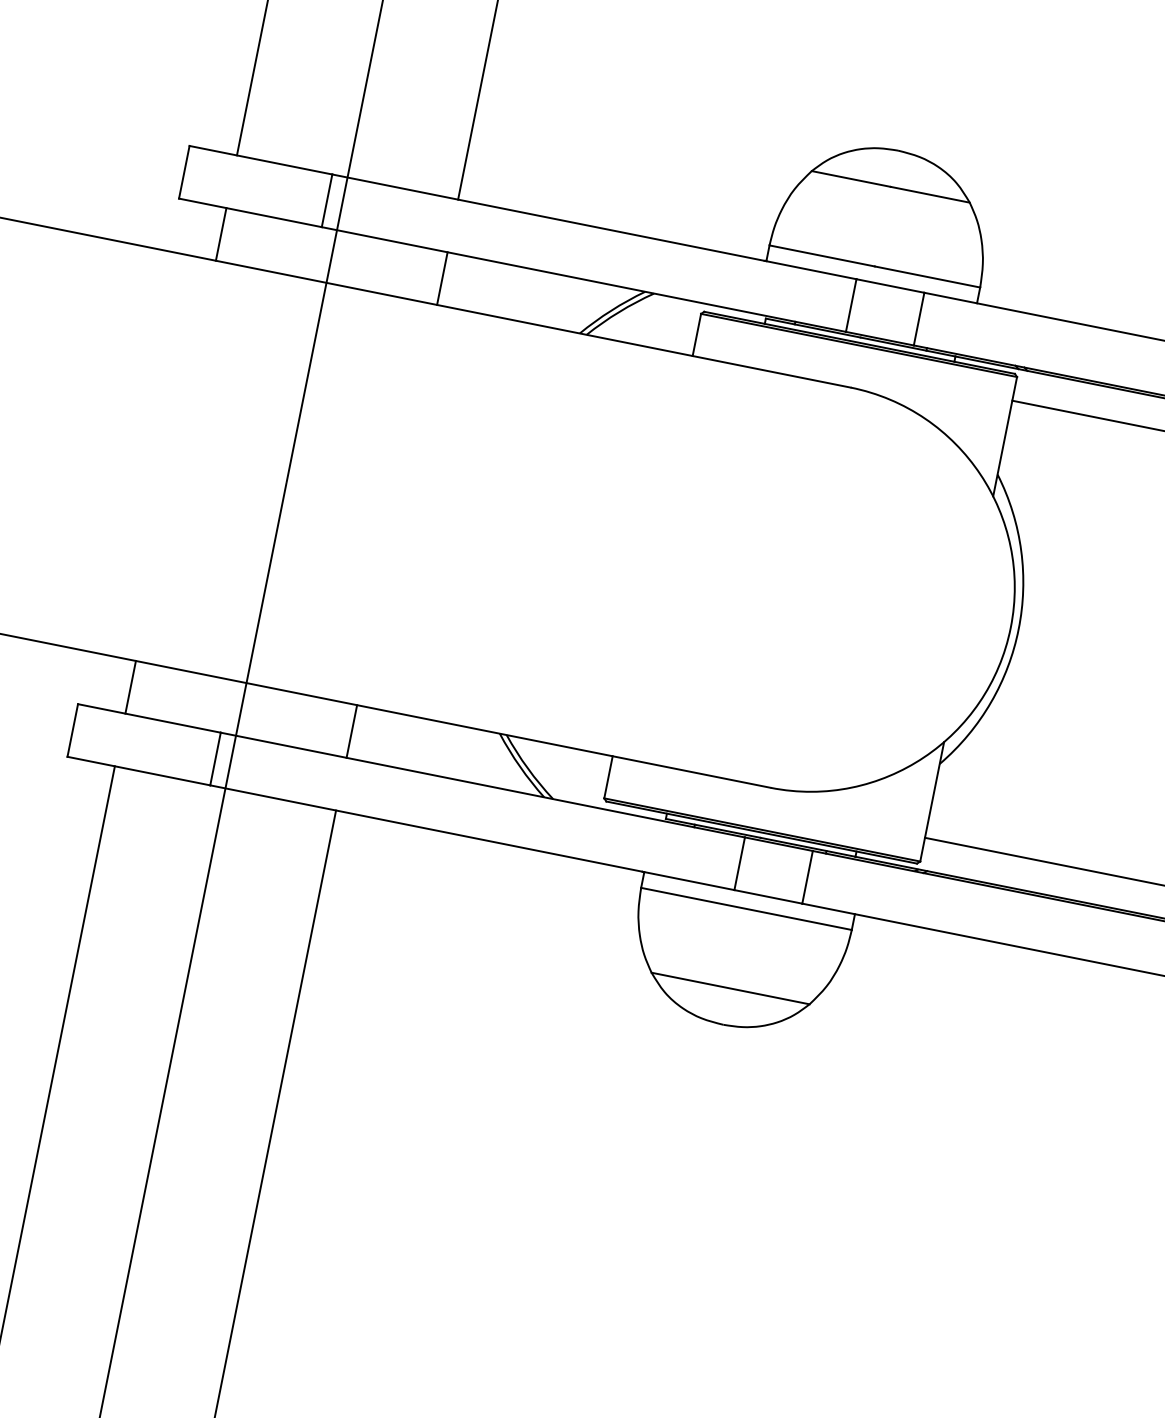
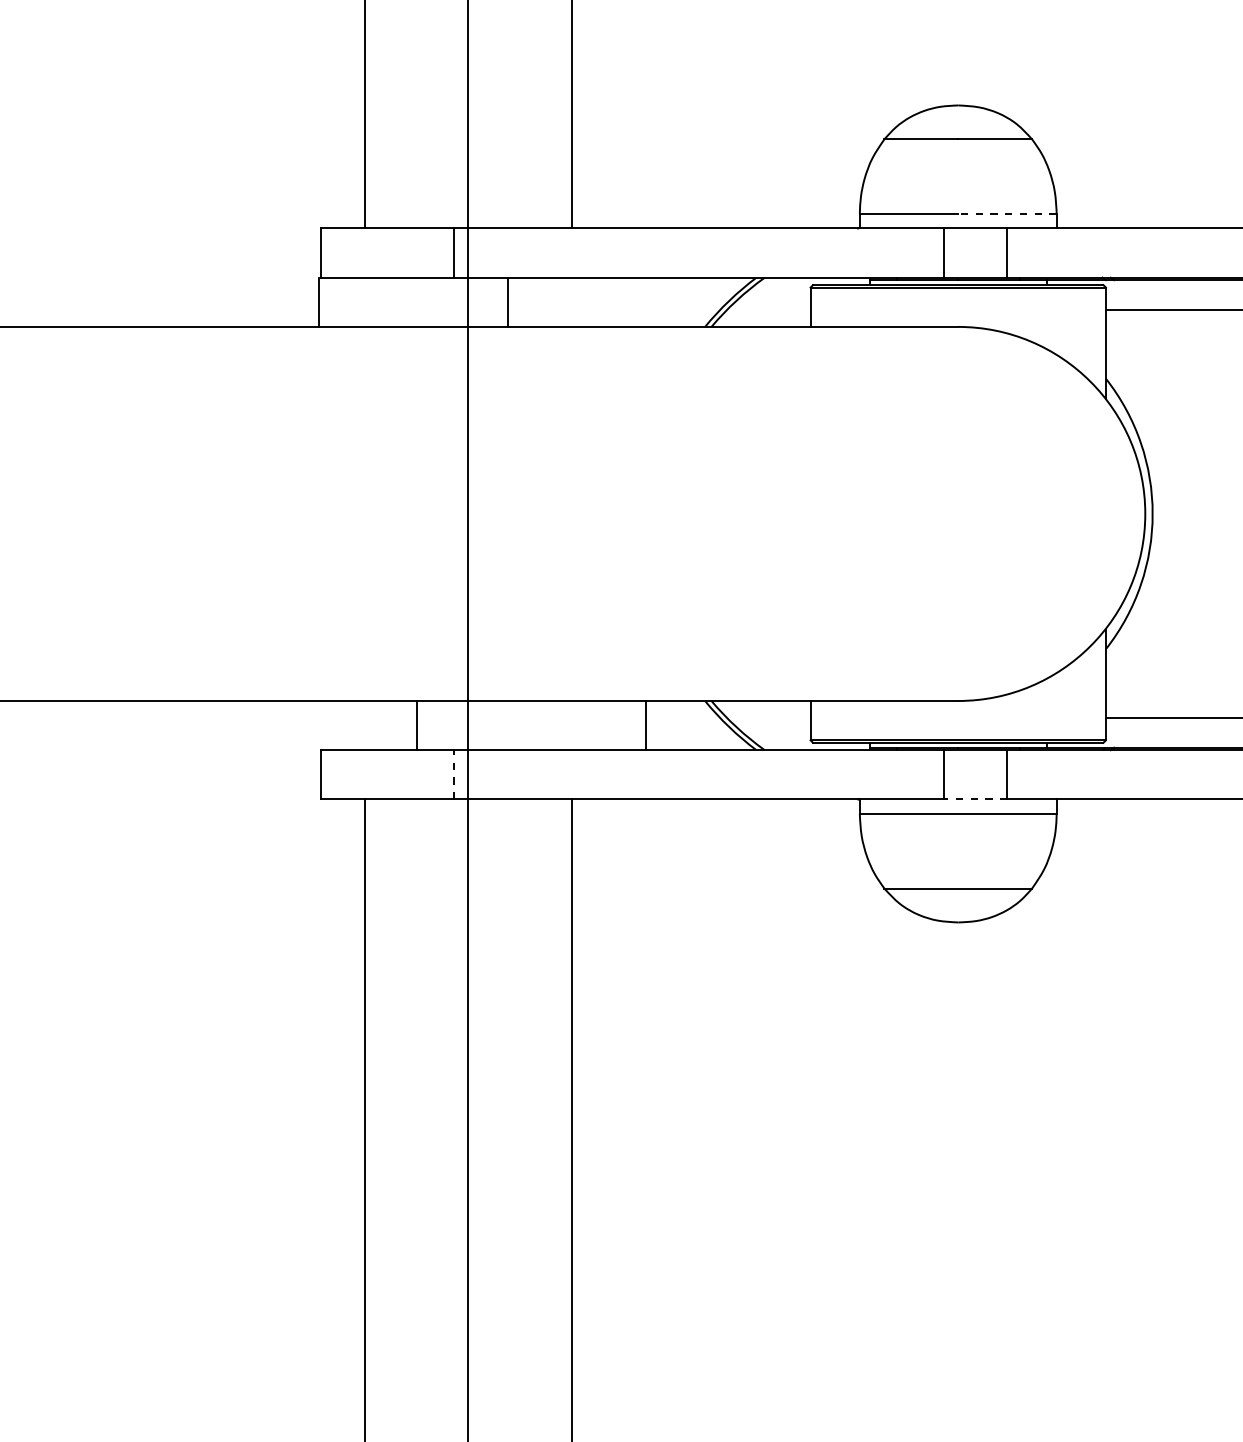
line: (221, 233) -> (319, 301), moved
line: (926, 276) -> (1006, 213), solid -> dashed
line: (442, 277) -> (507, 301), moved
line: (131, 687) -> (417, 725), moved
line: (351, 731) -> (645, 725), moved
line: (215, 758) -> (454, 774), solid -> dashed
line: (768, 896) -> (975, 799), solid -> dashed

